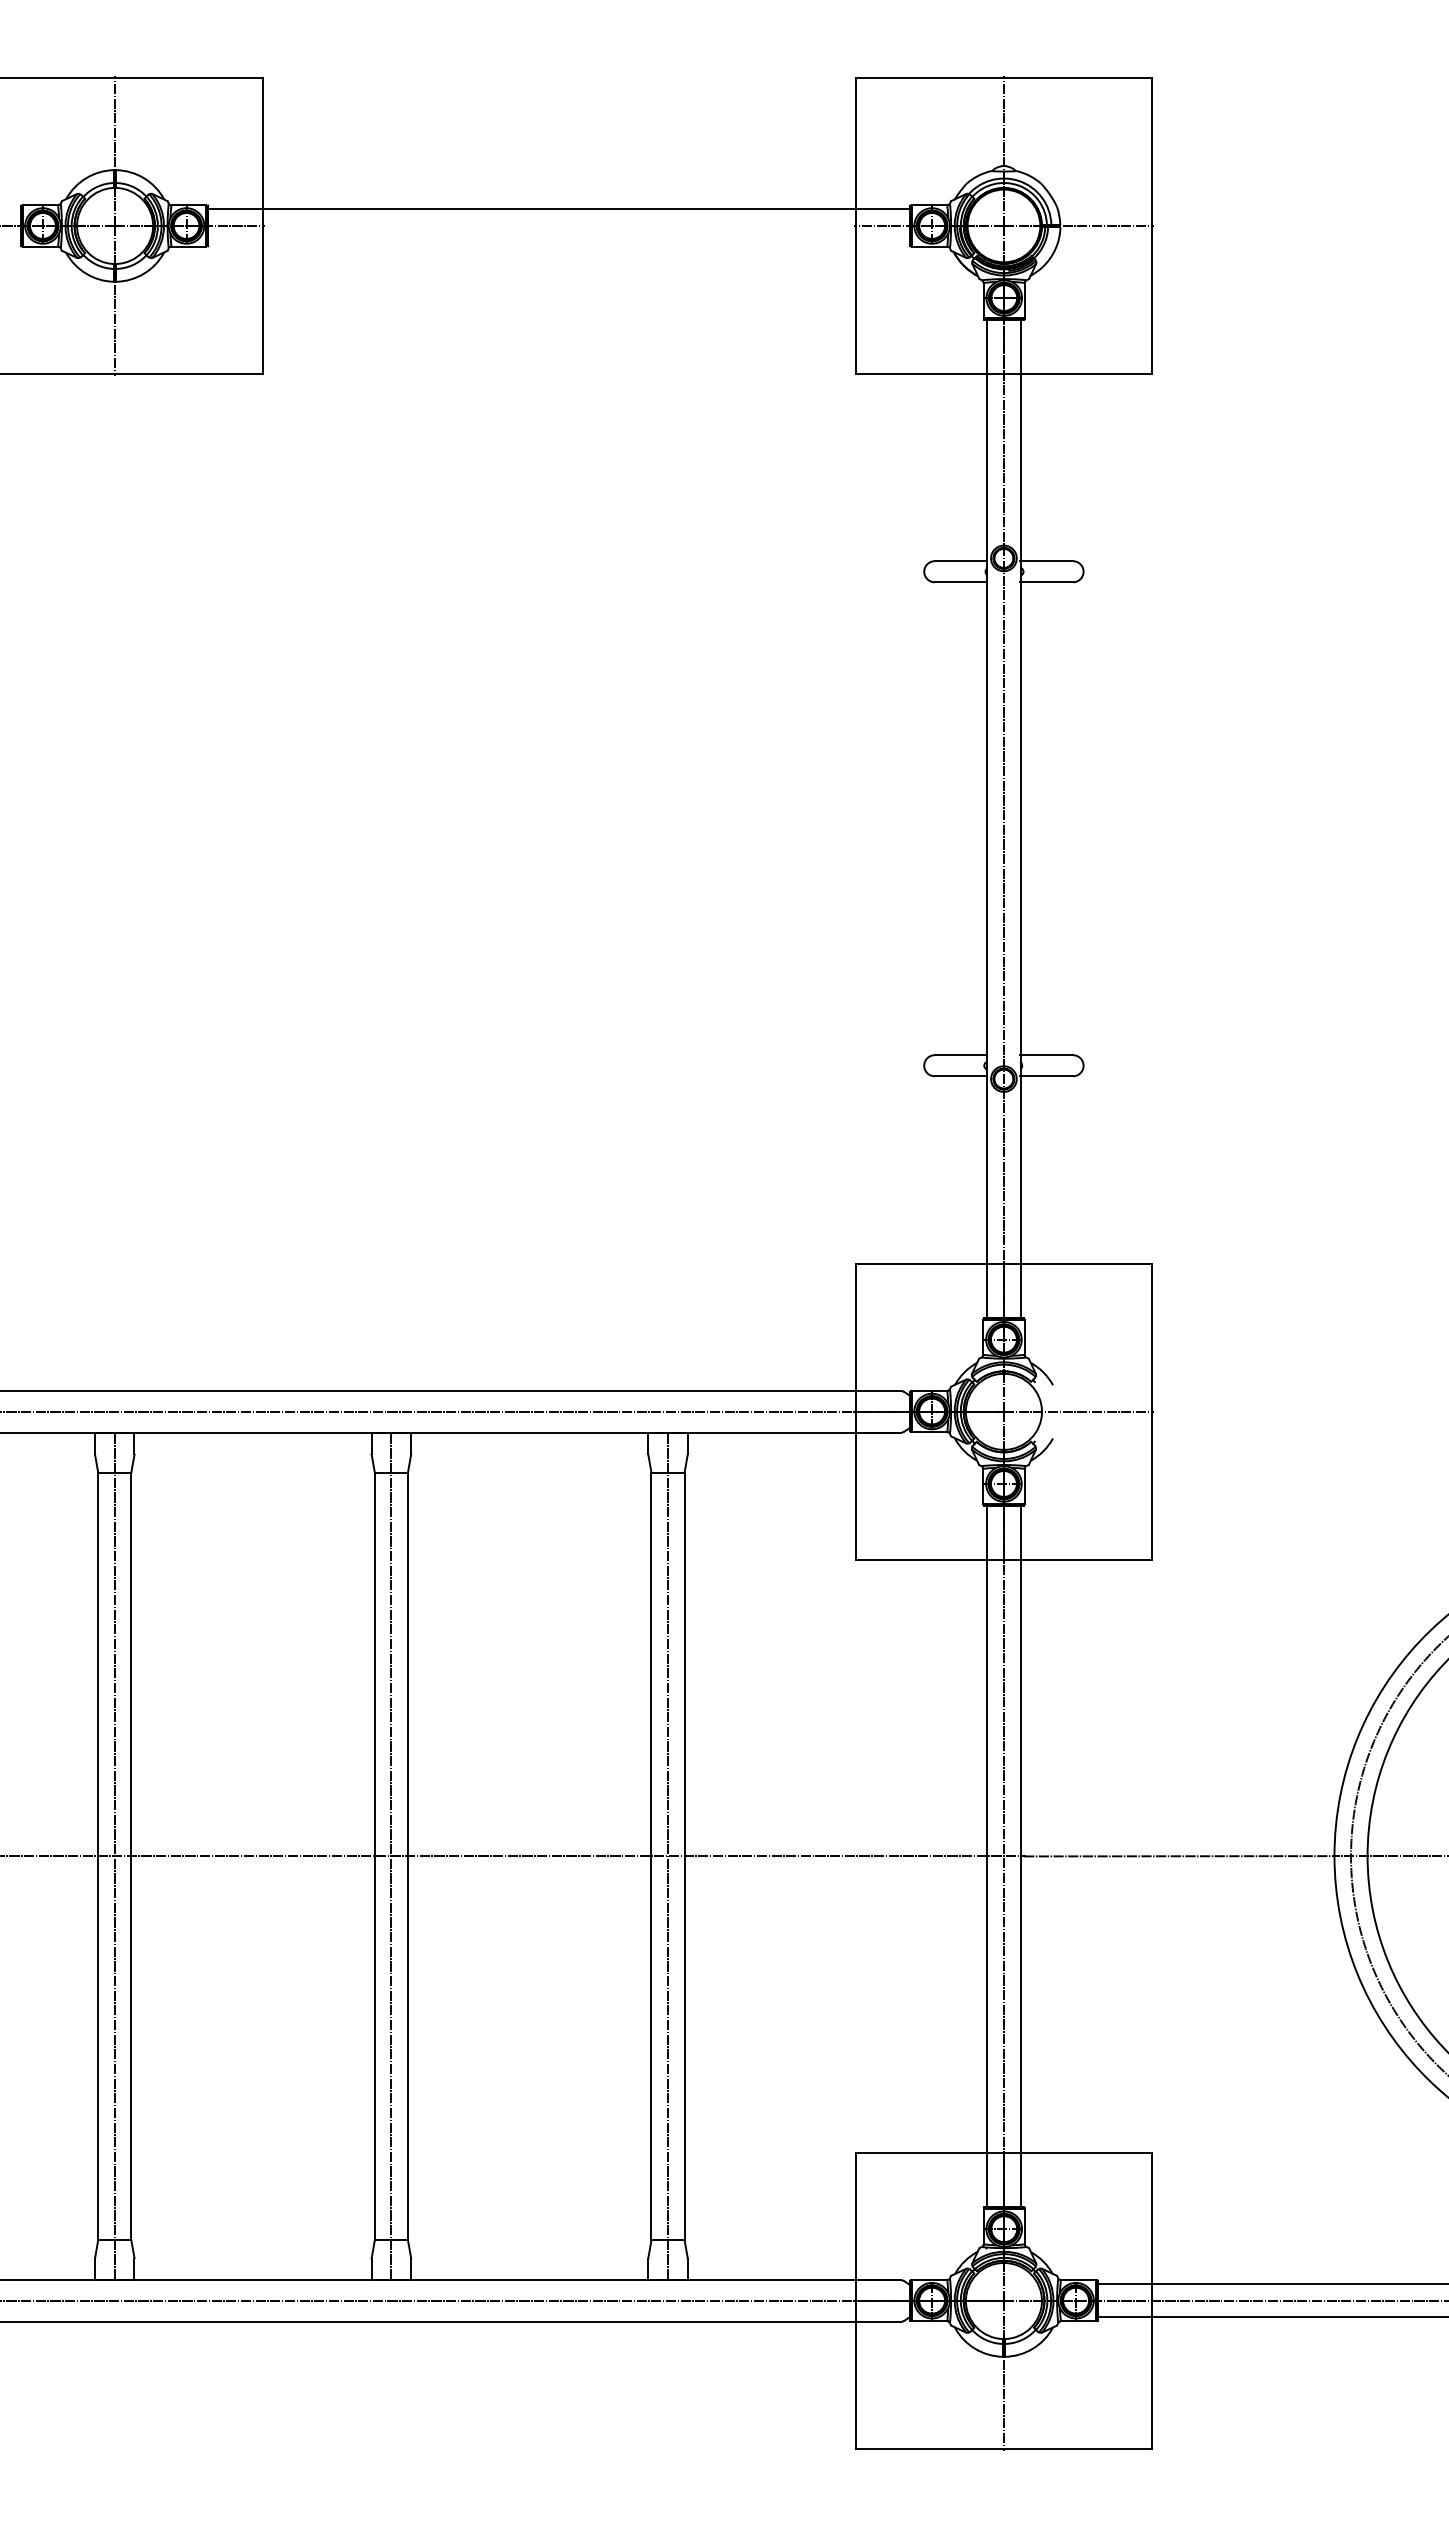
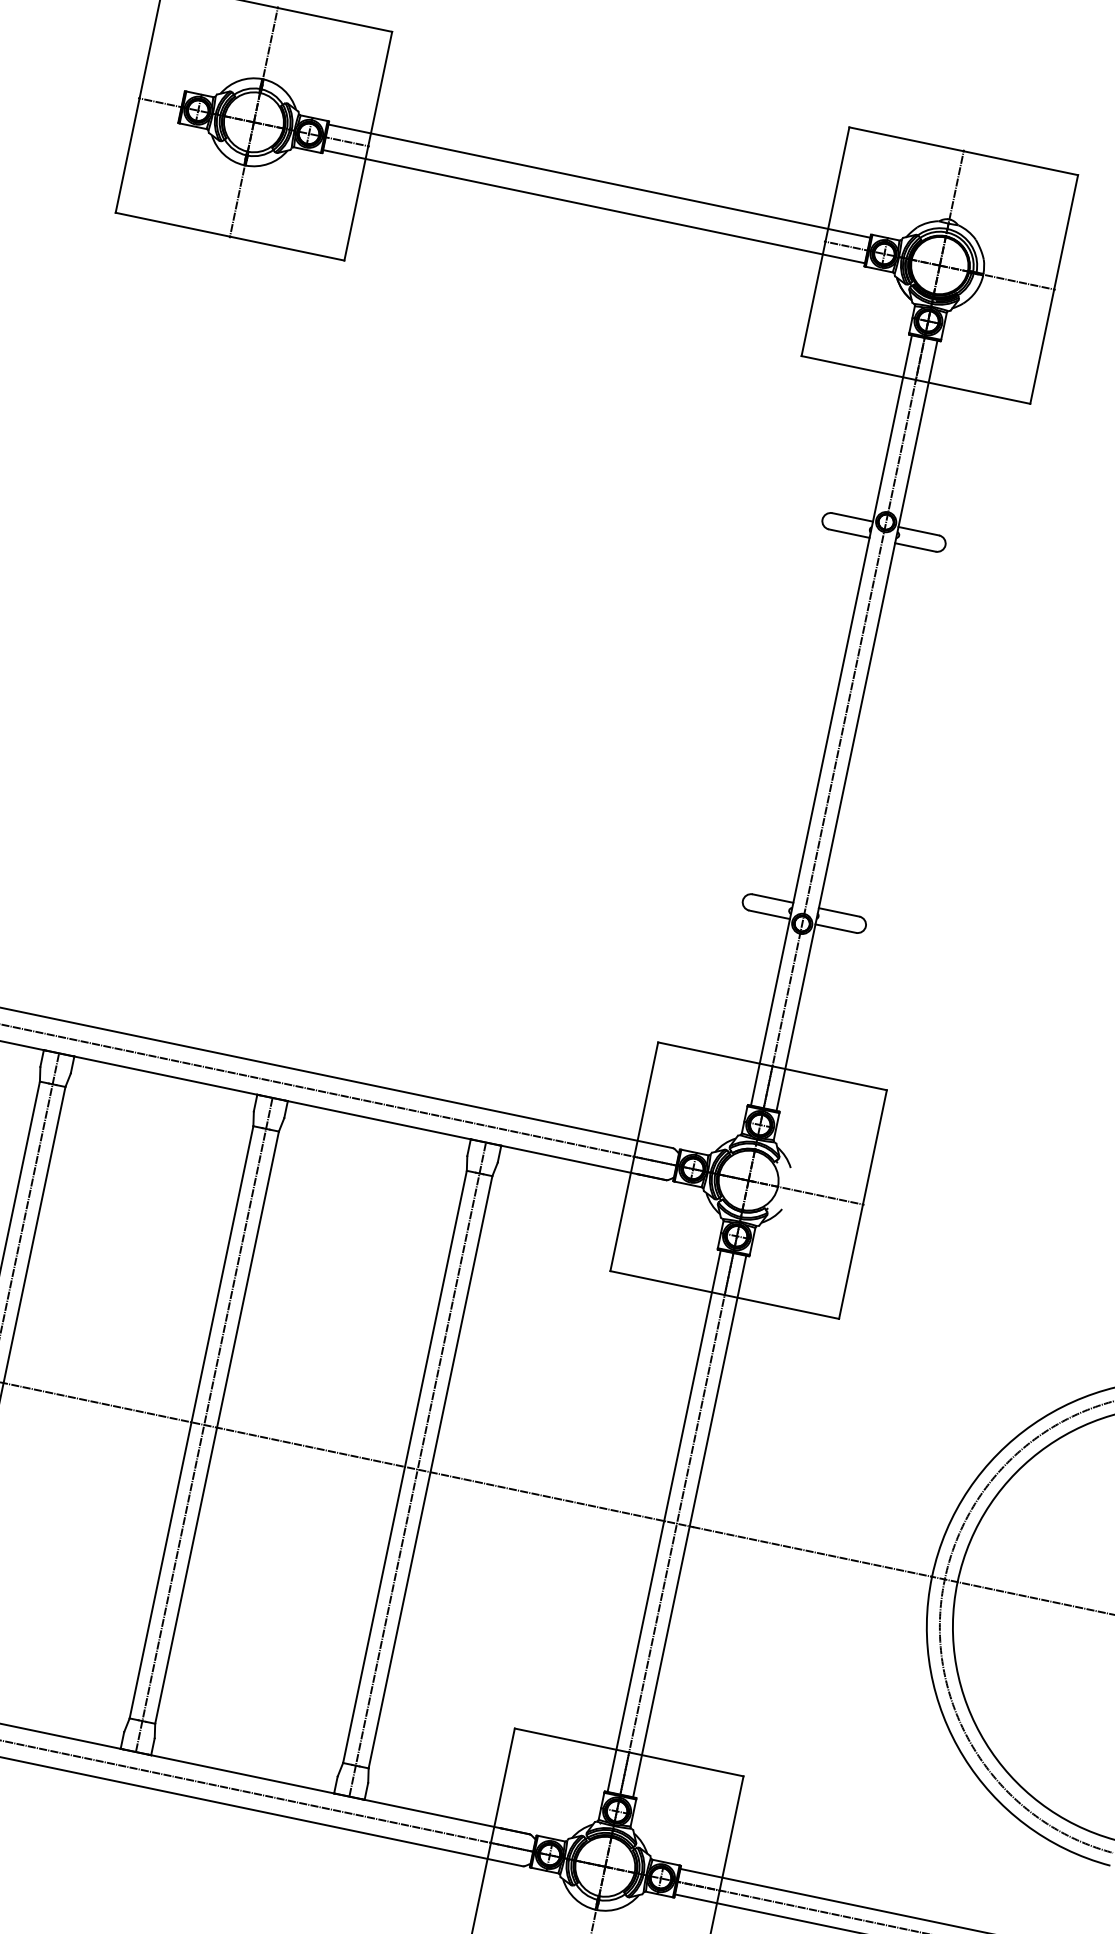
line: (559, 242) -> (594, 206), added

